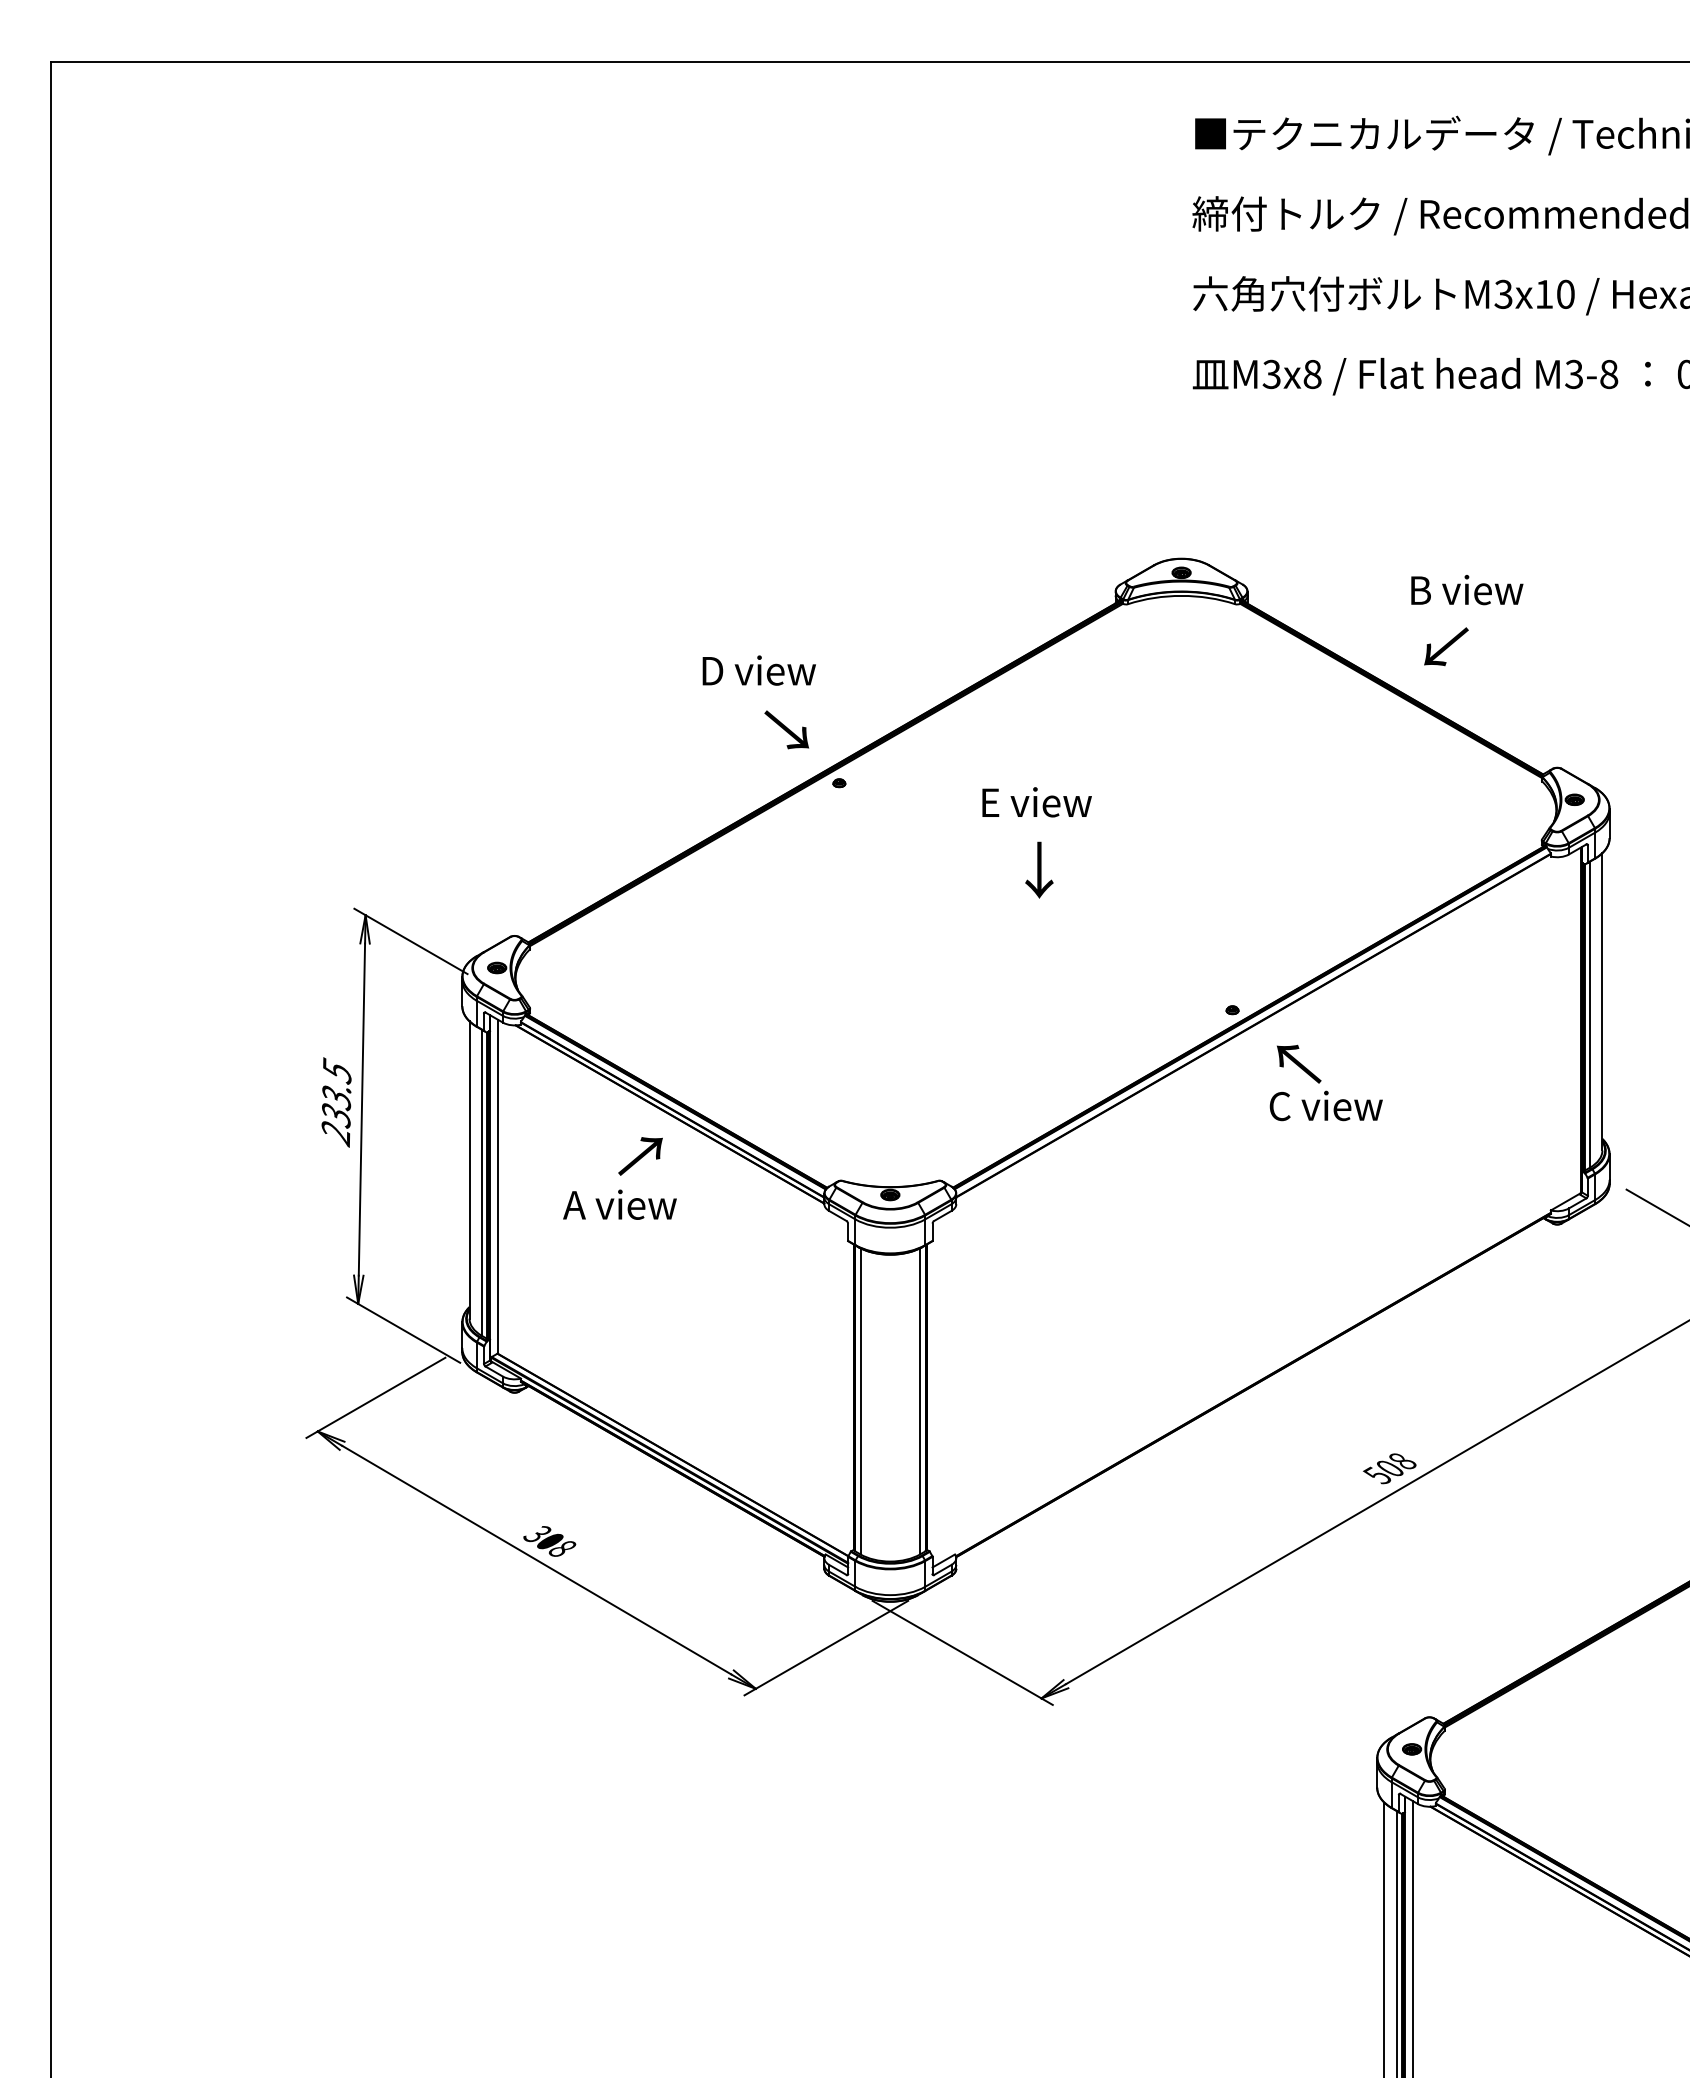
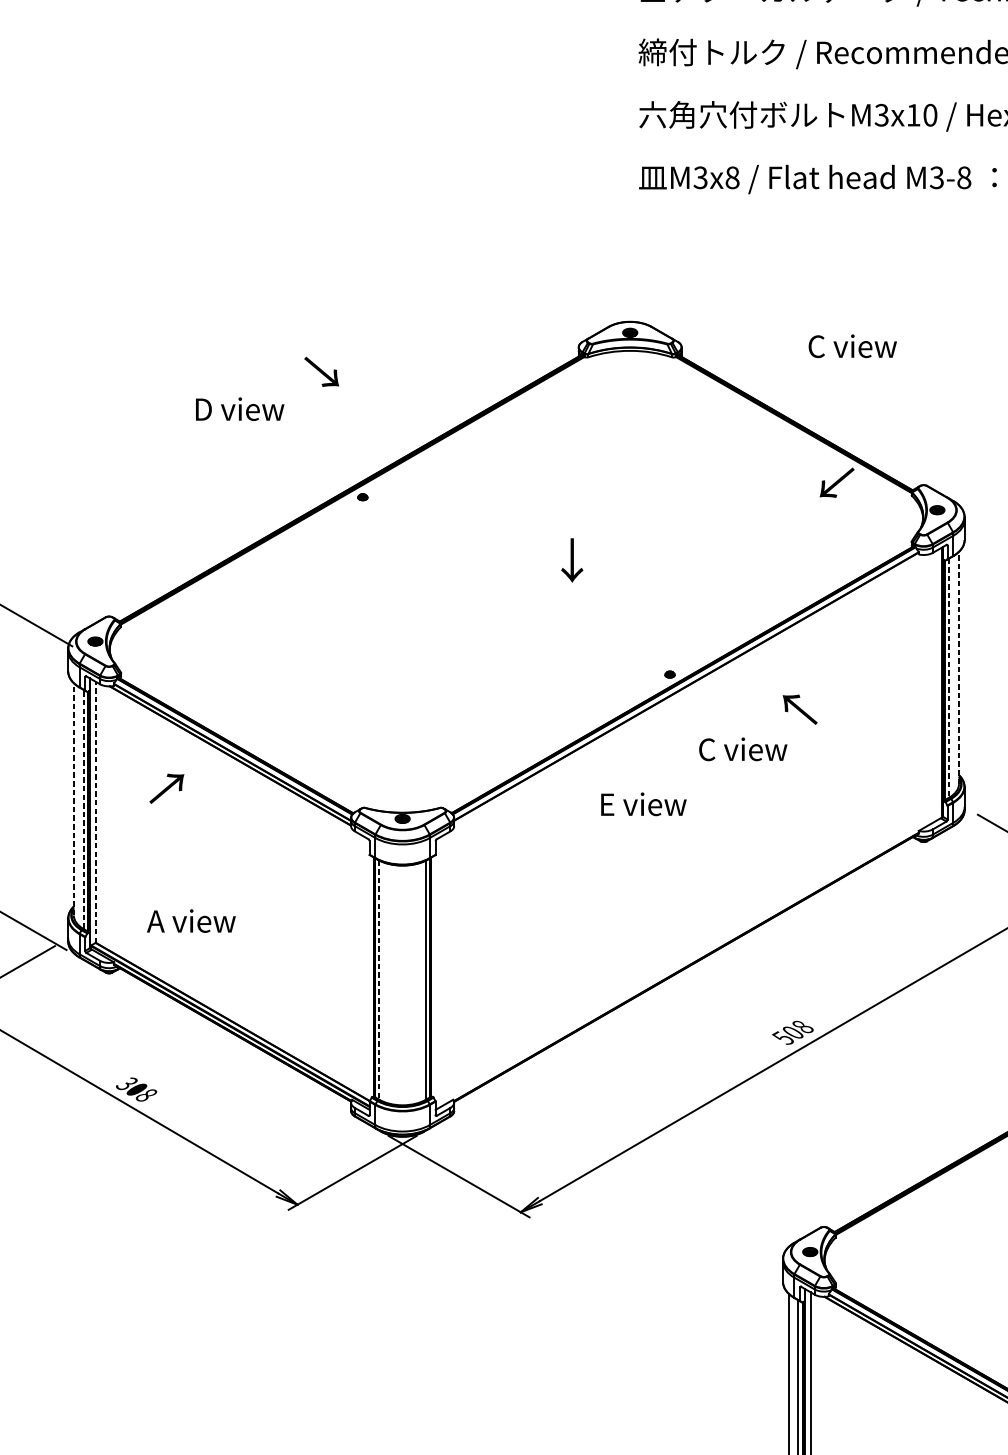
text: (1466, 590) -> (852, 346), B view -> C view
text: (1446, 646) -> (837, 482), moved
text: (758, 670) -> (239, 409), moved
text: (786, 729) -> (321, 371), moved
text: (1036, 802) -> (643, 804), moved
text: (1039, 869) -> (572, 559), moved
line: (1602, 1001) -> (959, 667), solid -> dashed
line: (1590, 1015) -> (949, 678), solid -> dashed
text: (1299, 1063) -> (800, 709), moved
text: (640, 1156) -> (166, 788), moved
line: (469, 1170) -> (73, 799), solid -> dashed
line: (481, 1182) -> (83, 809), solid -> dashed
line: (497, 1186) -> (95, 812), solid -> dashed
text: (619, 1204) -> (191, 920), moved
line: (860, 1401) -> (379, 980), solid -> dashed

